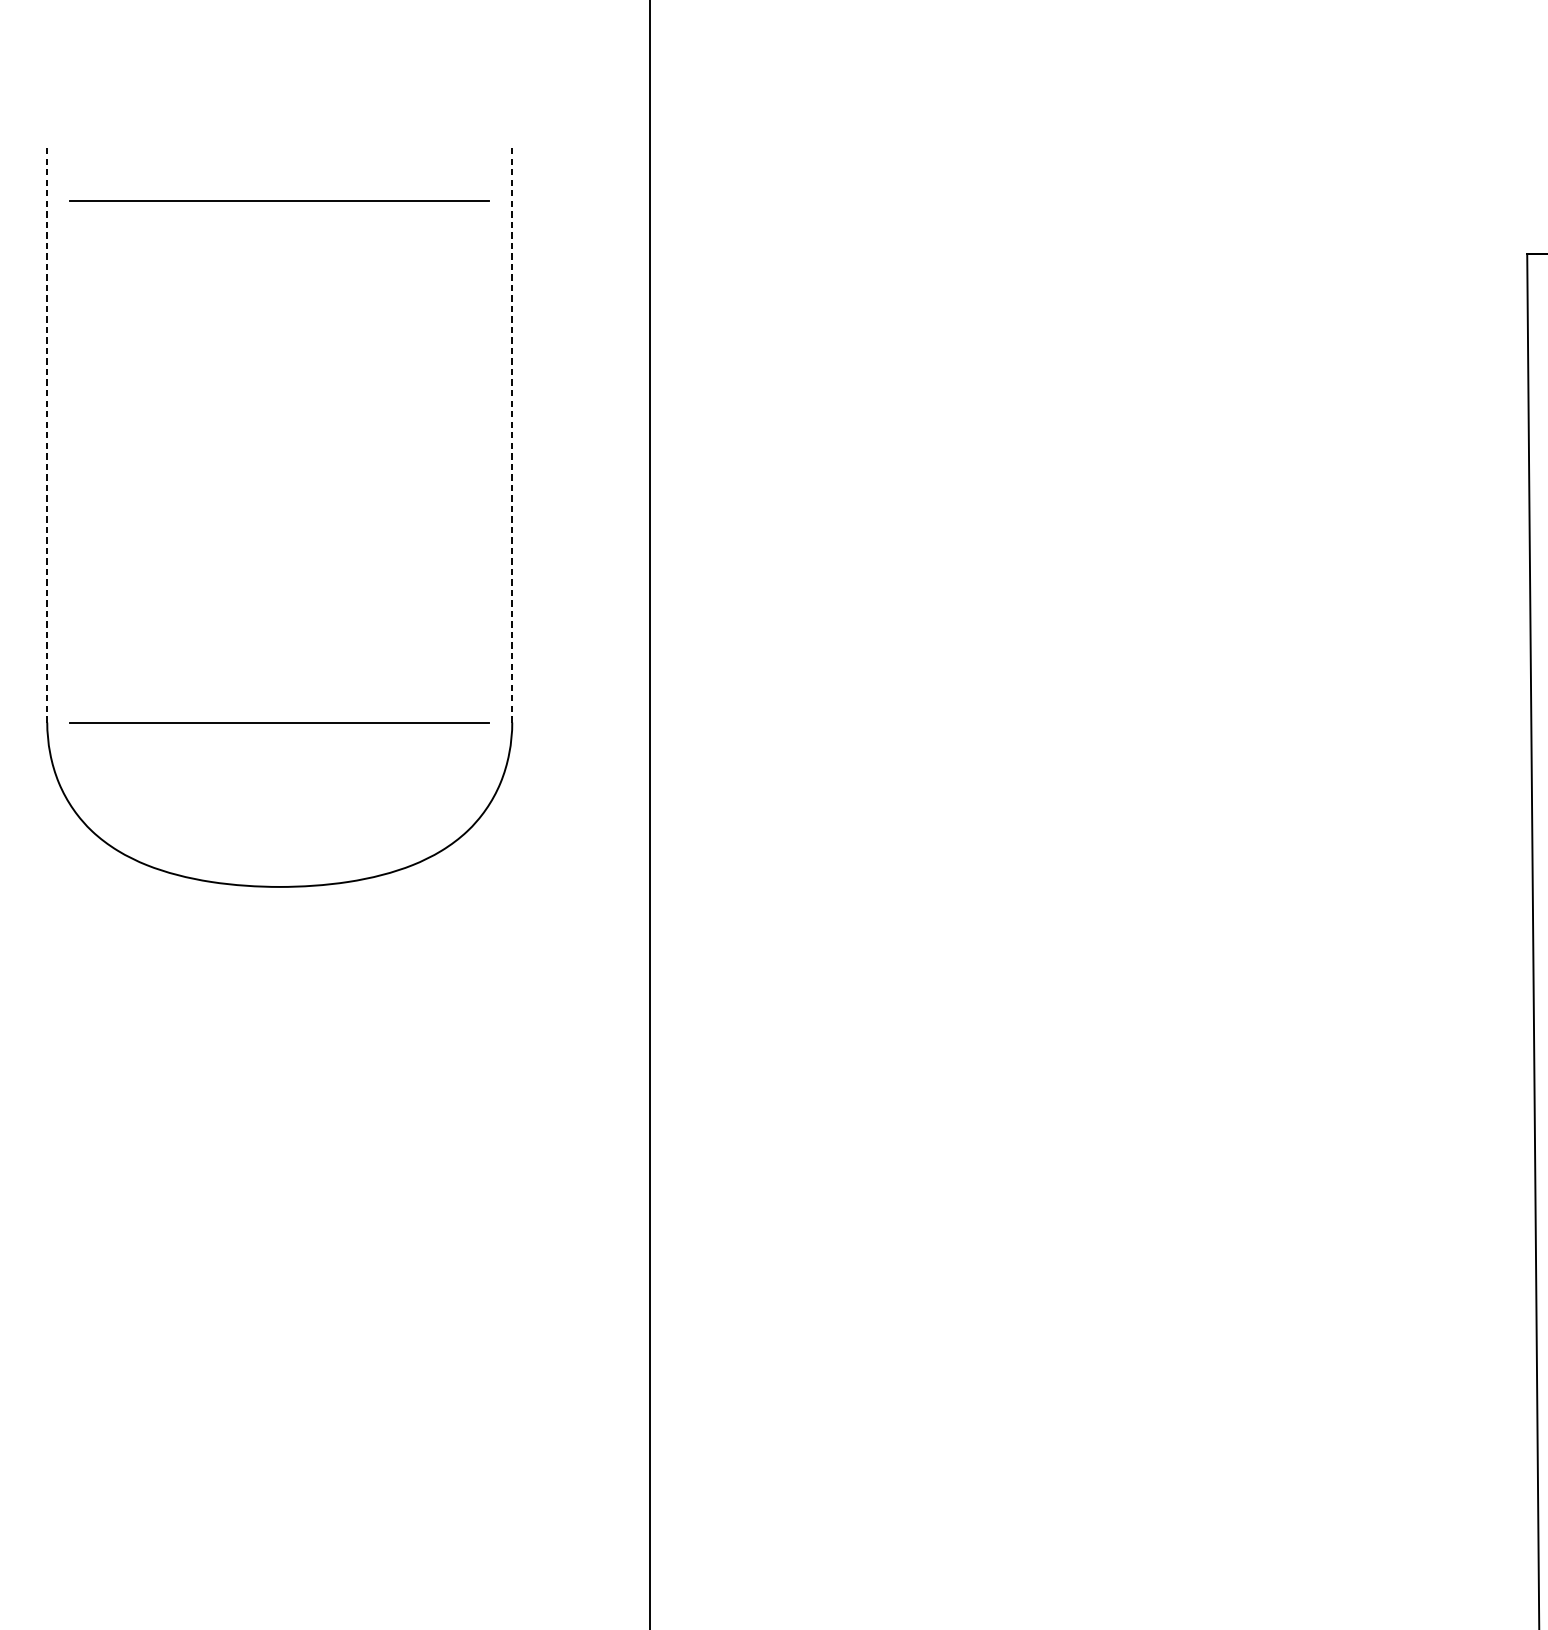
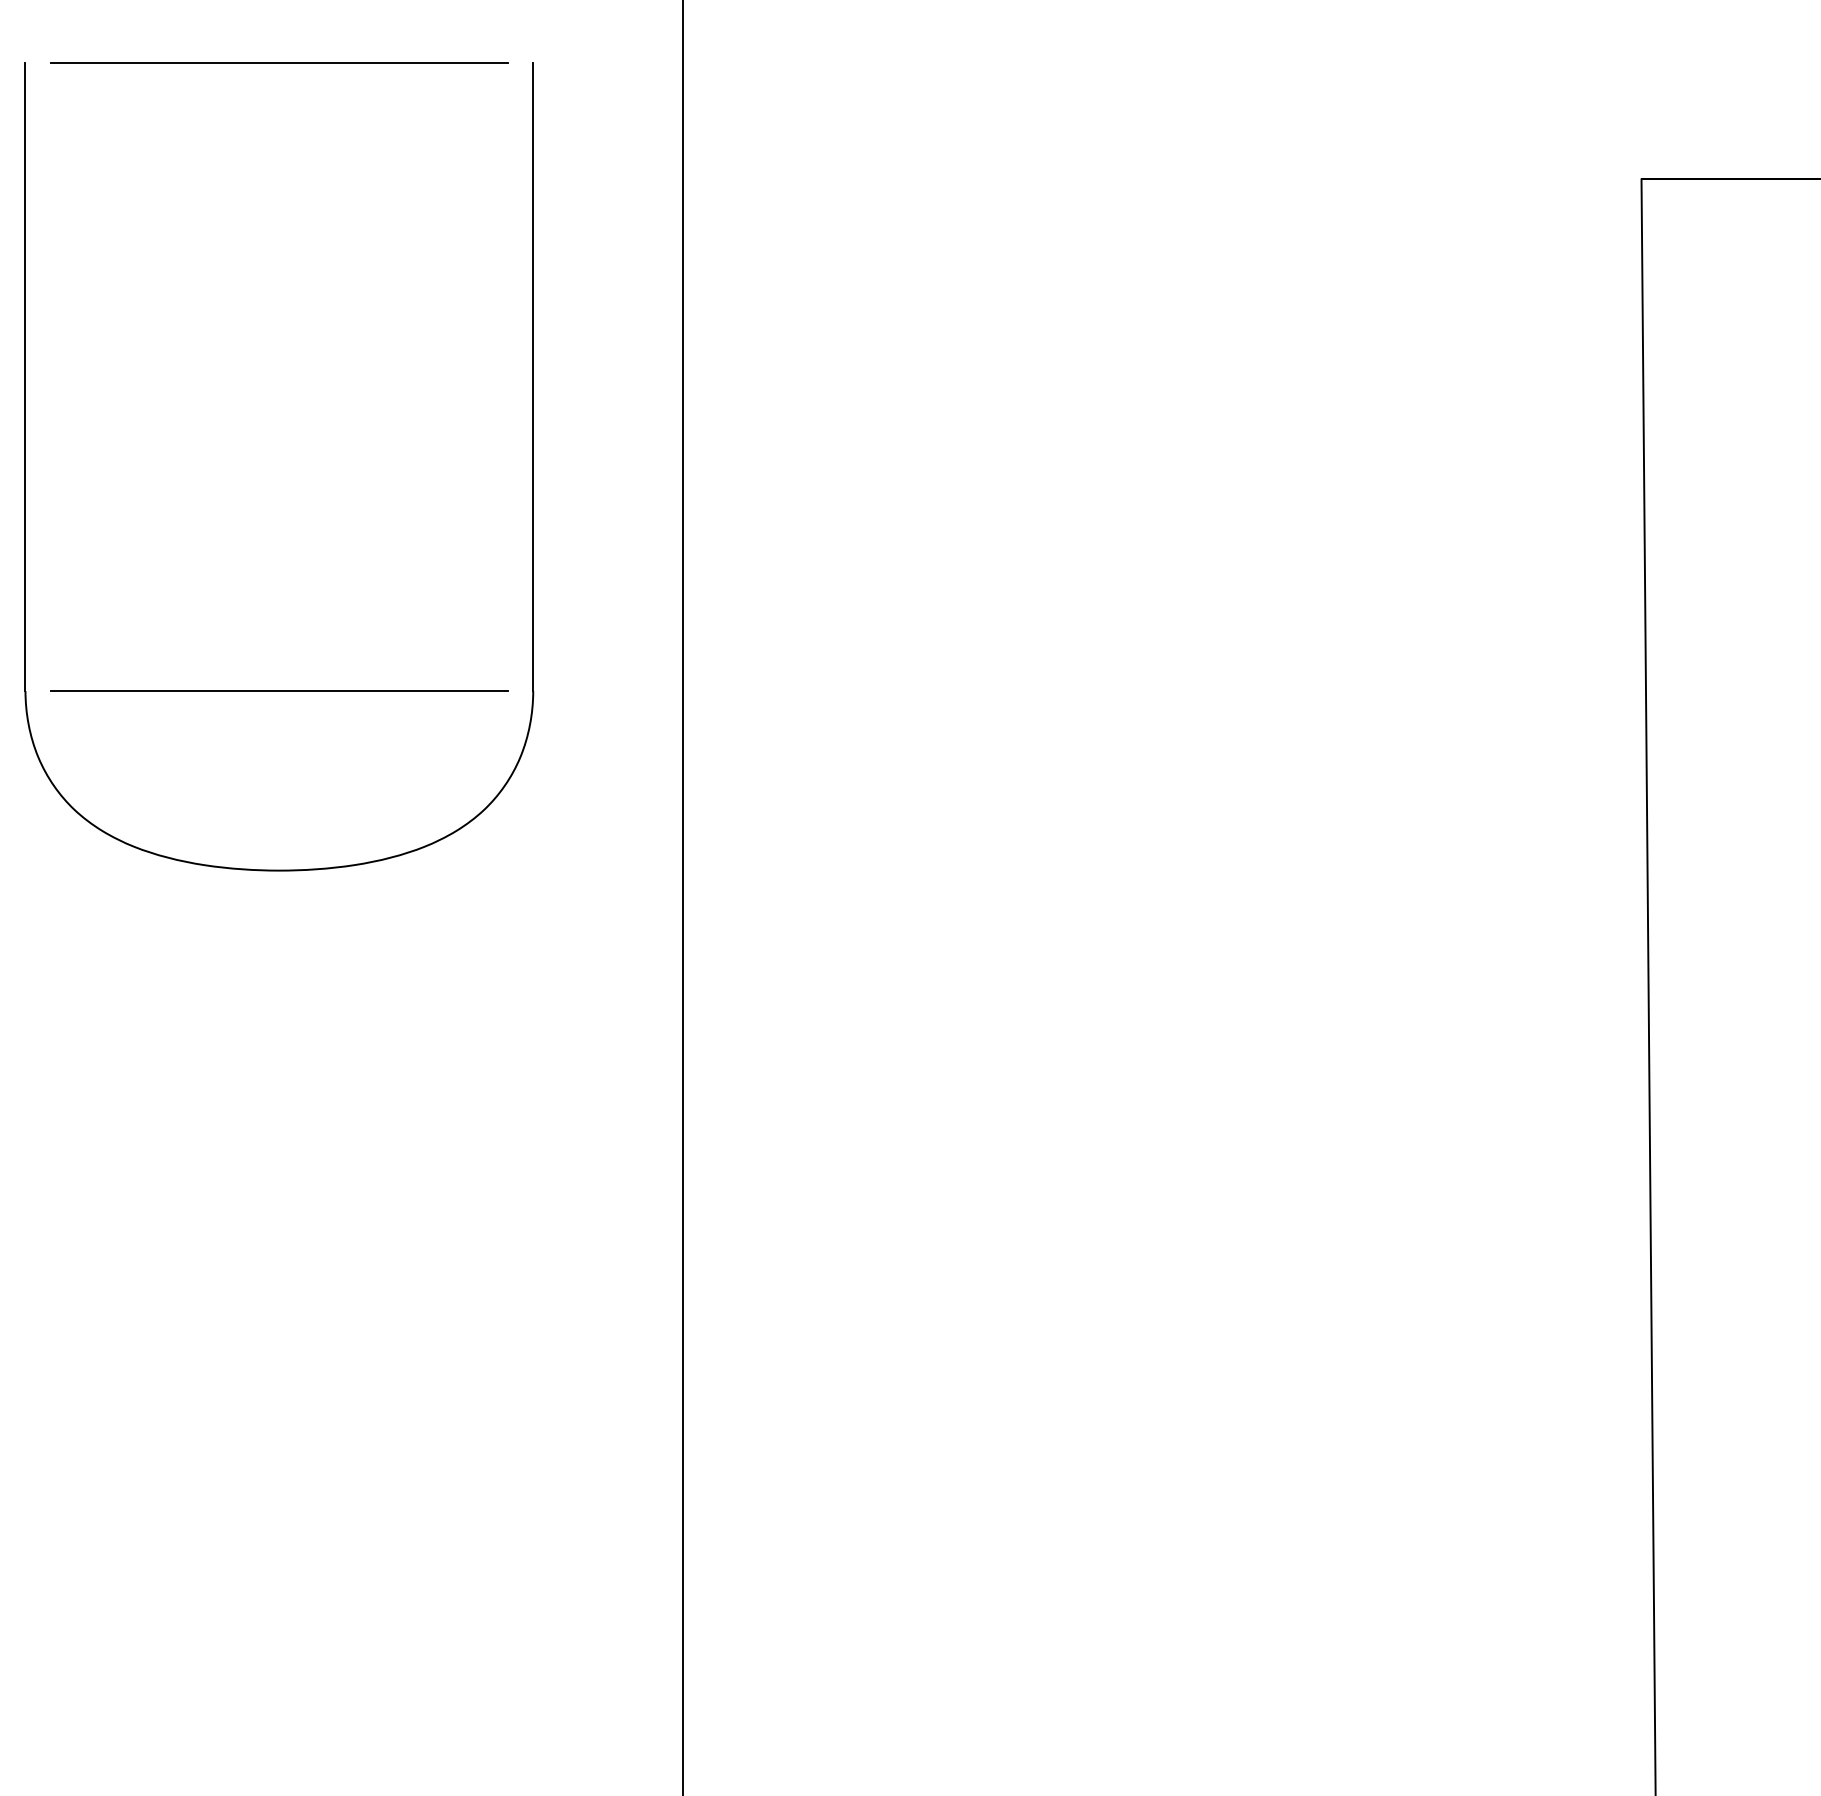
line: (279, 200) -> (279, 62), moved
line: (47, 434) -> (25, 376), dashed -> solid
line: (512, 434) -> (533, 376), dashed -> solid

